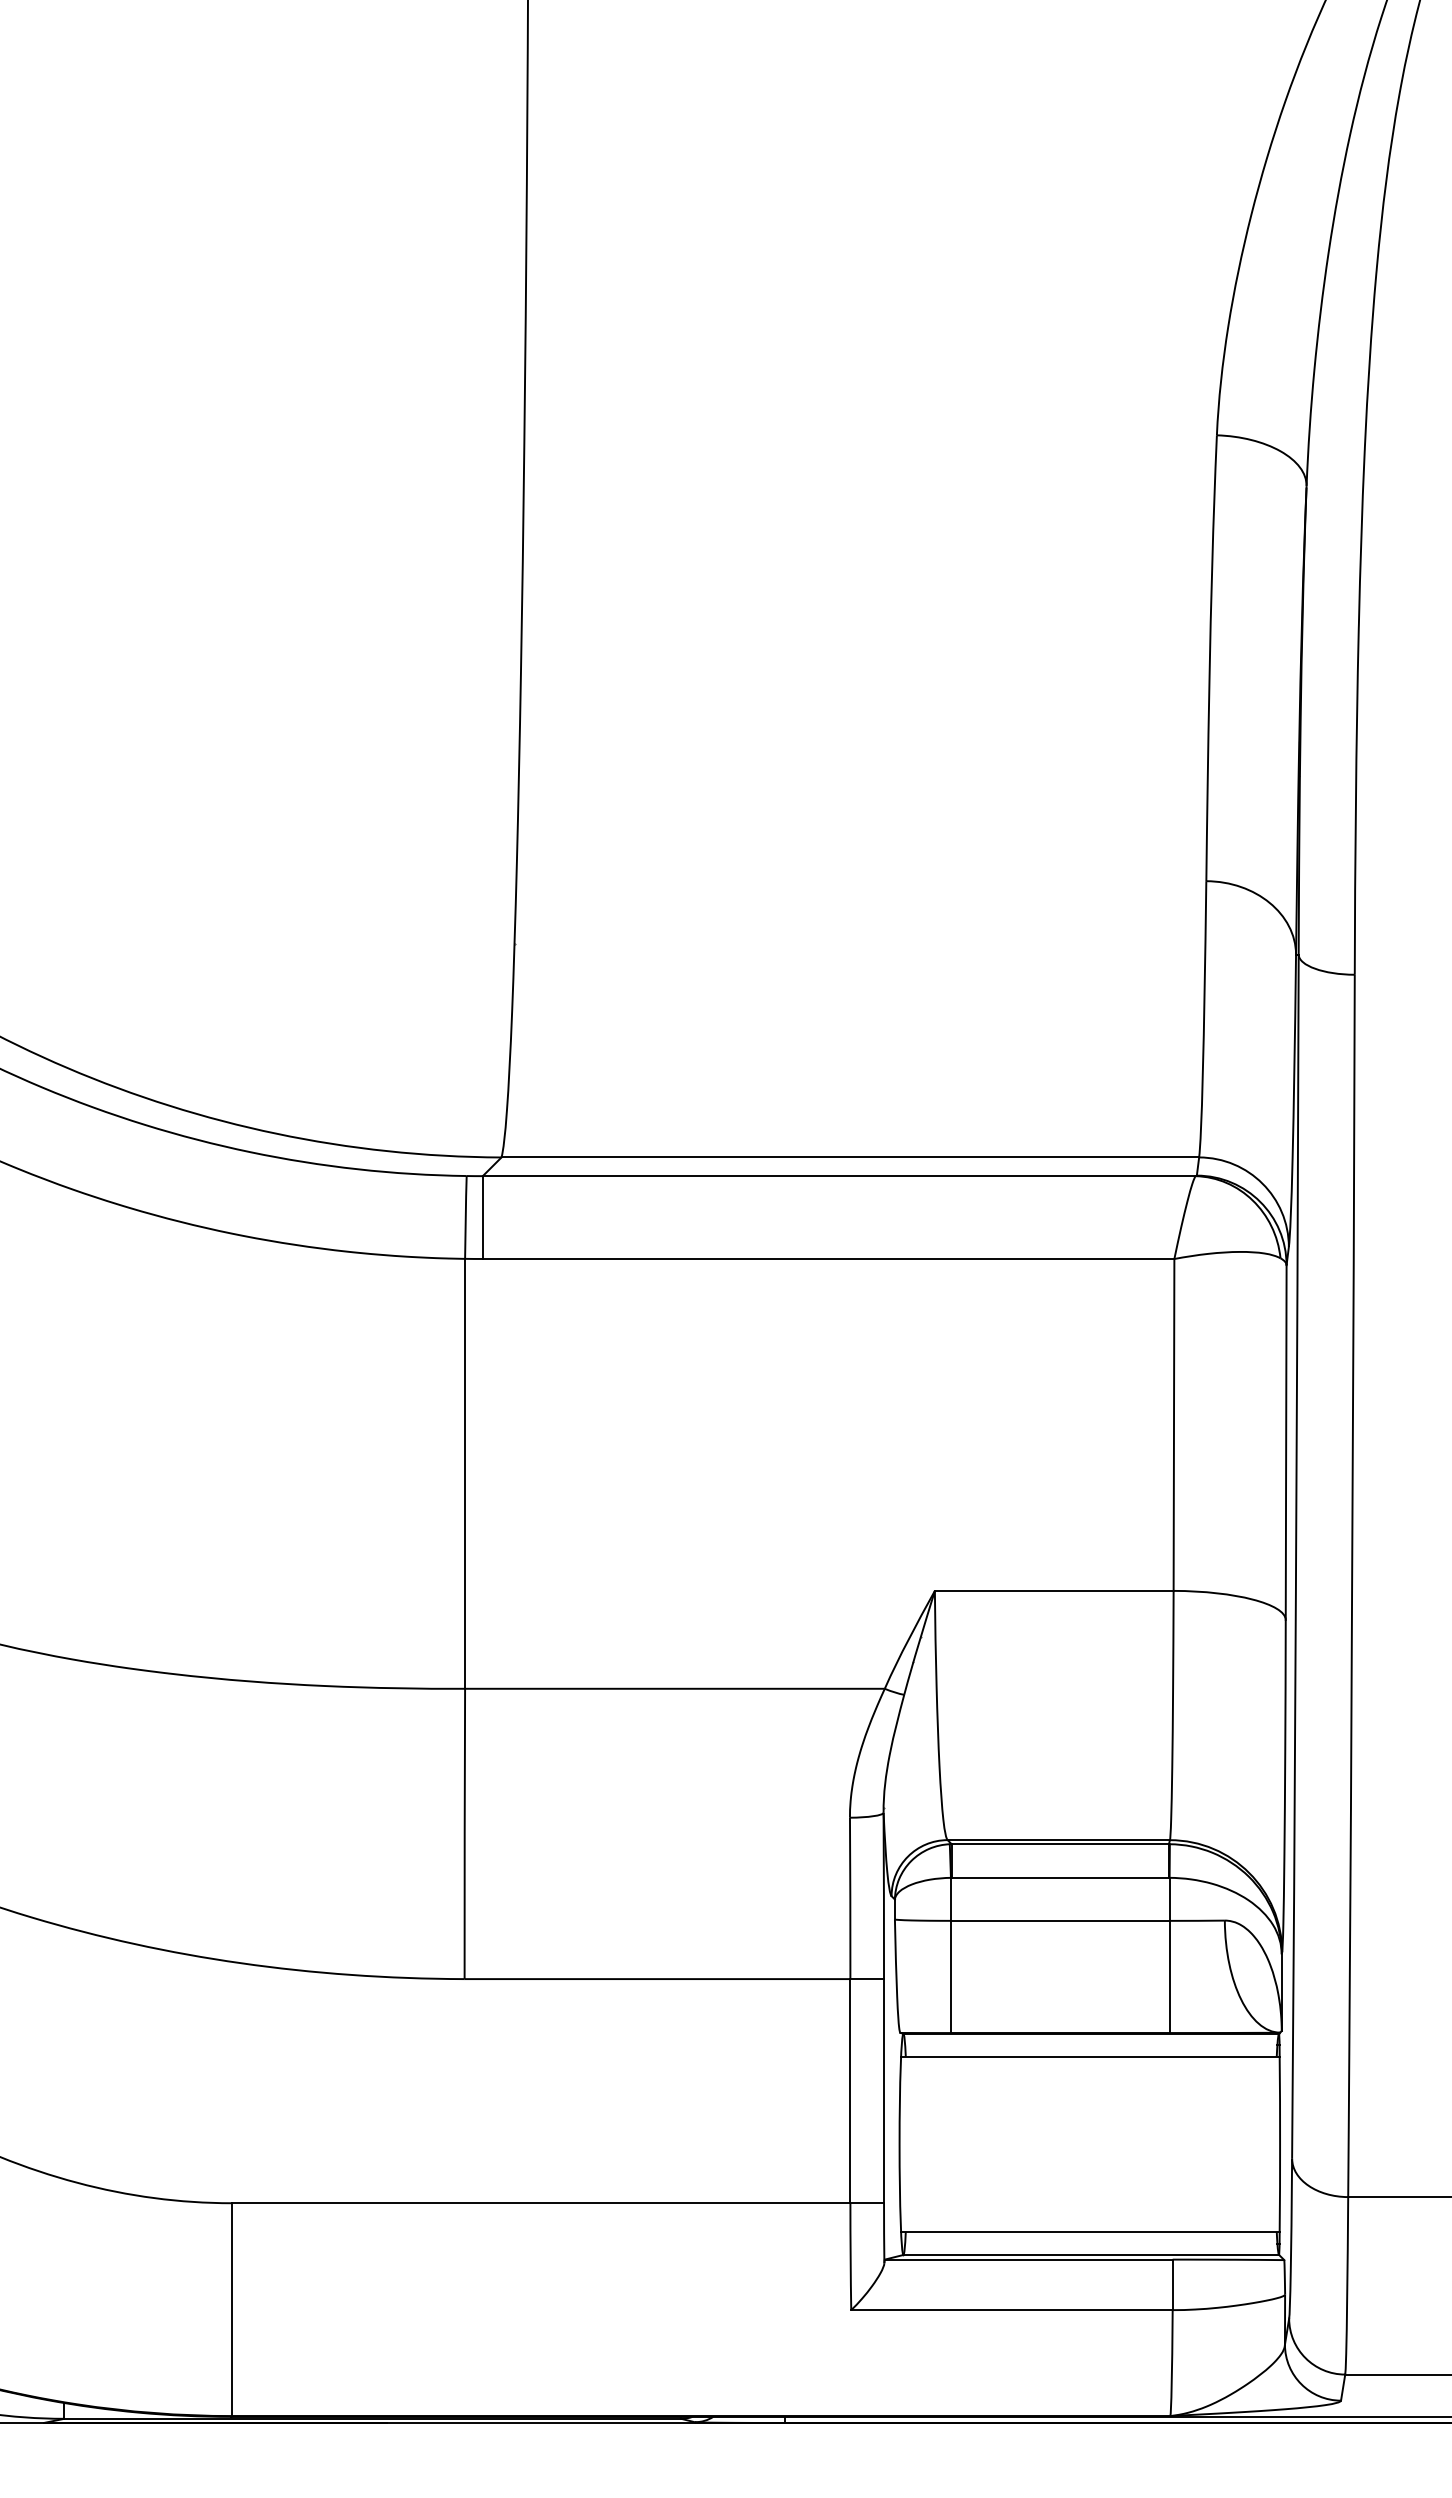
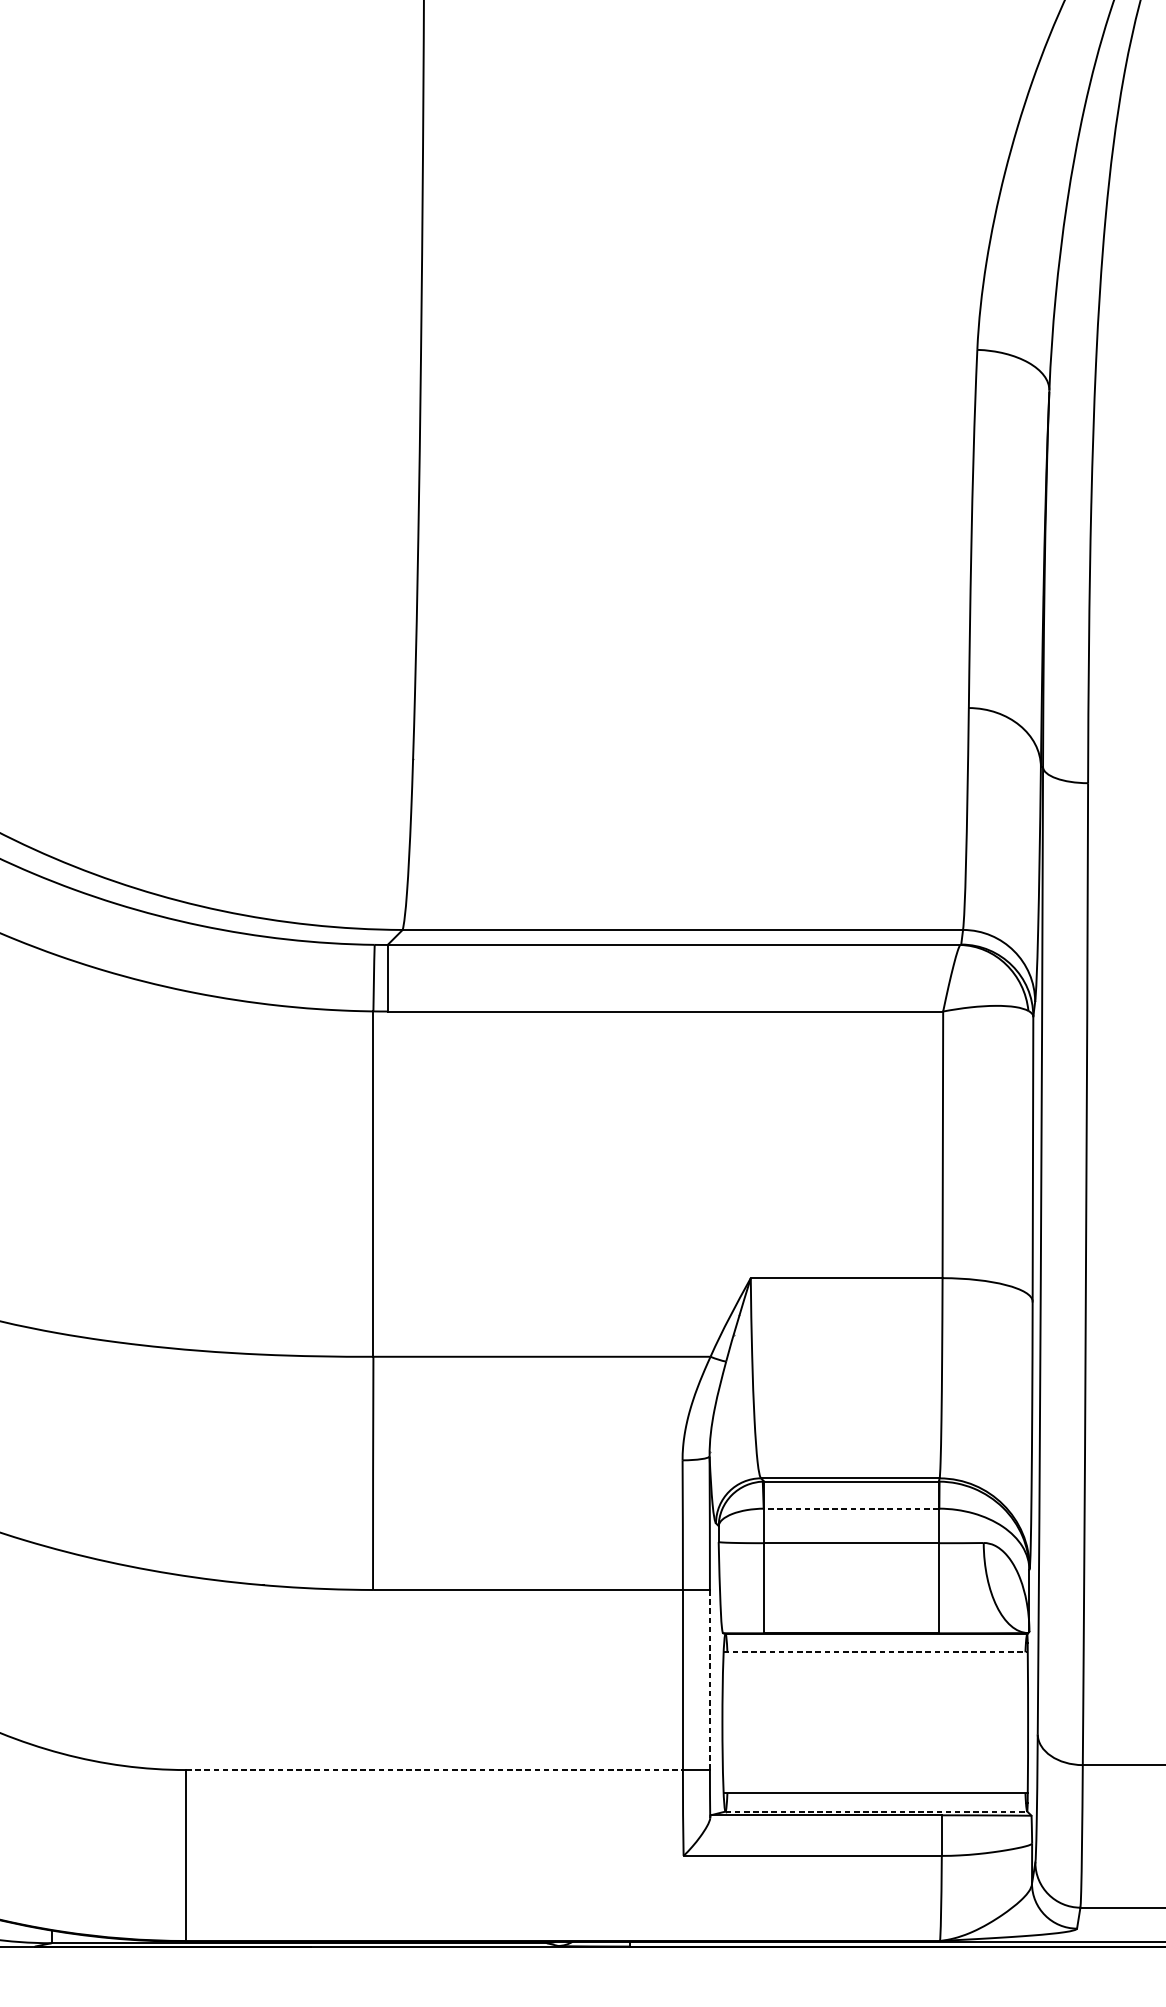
line: (1060, 1877) -> (851, 1508), solid -> dashed
line: (1090, 2056) -> (875, 1652), solid -> dashed
line: (884, 2091) -> (710, 1680), solid -> dashed
line: (541, 2203) -> (434, 1770), solid -> dashed
line: (1091, 2254) -> (876, 1811), solid -> dashed

